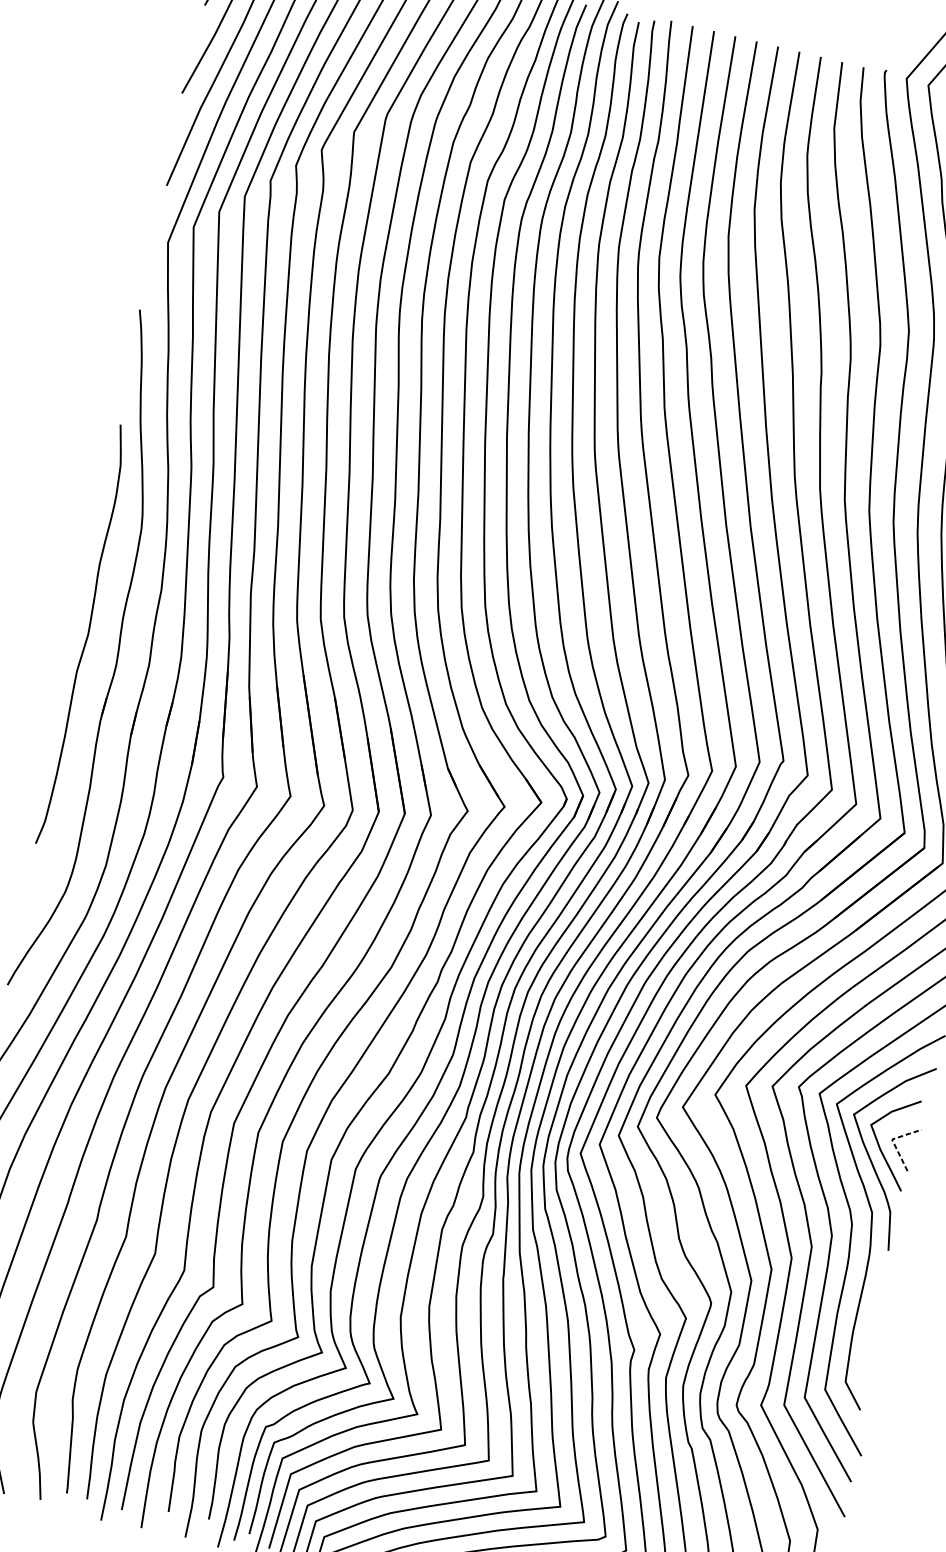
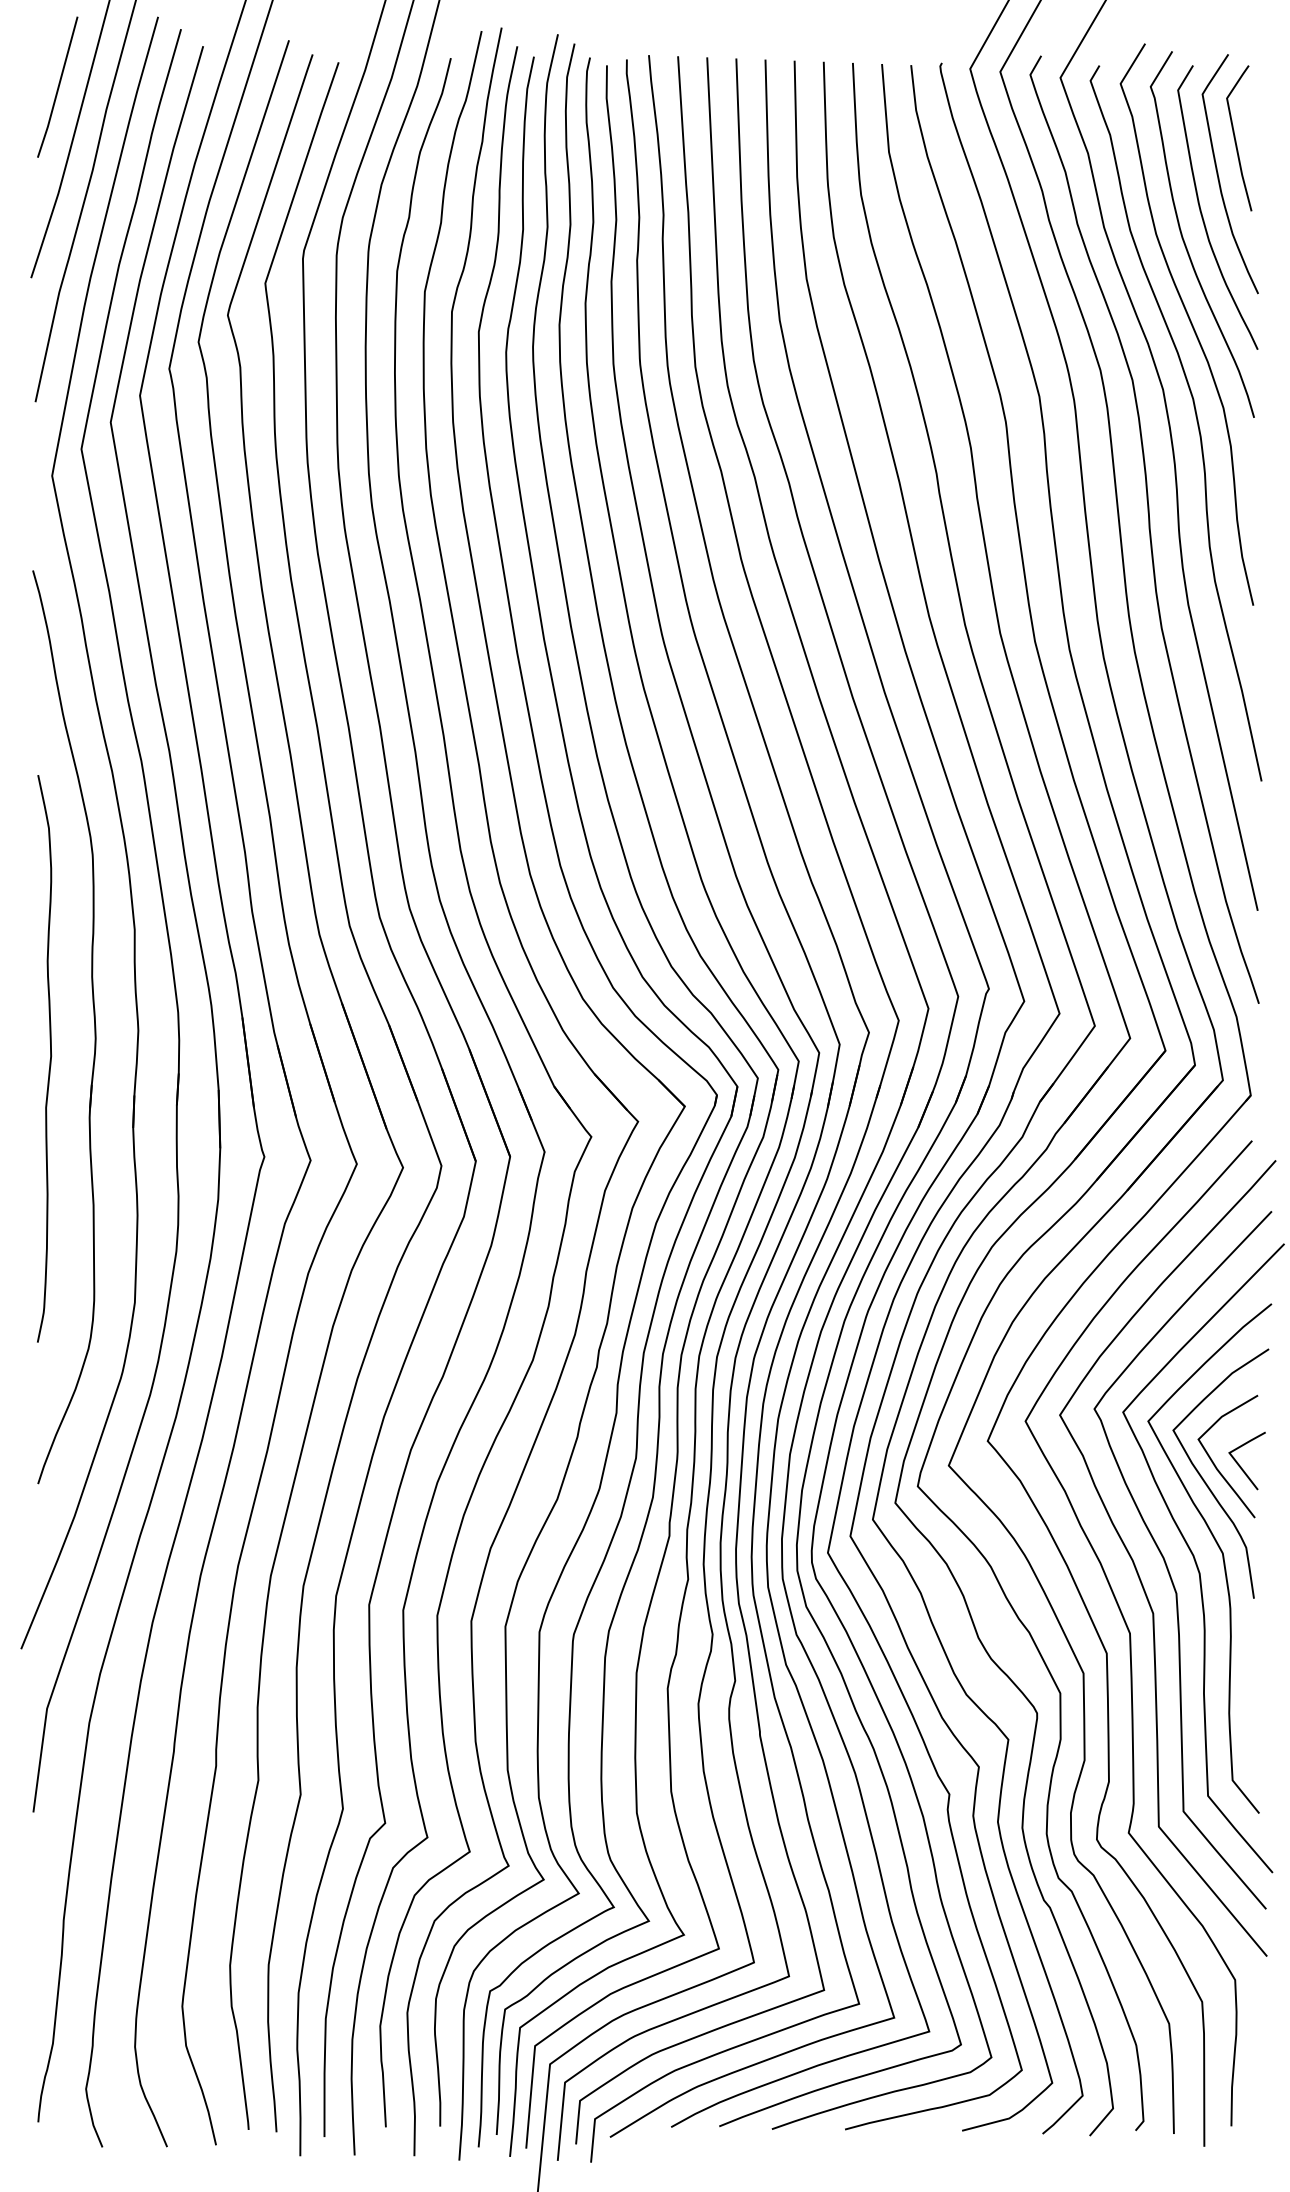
curve: (86, 637) -> (49, 1060), moved
line: (892, 1140) -> (1230, 1453), dashed -> solid

